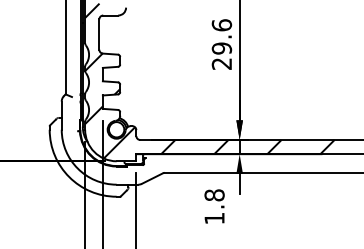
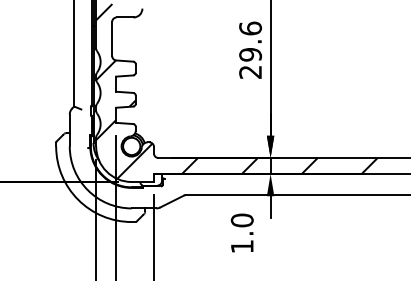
text: (214, 195) -> (242, 220), 1.8 -> 1.0

